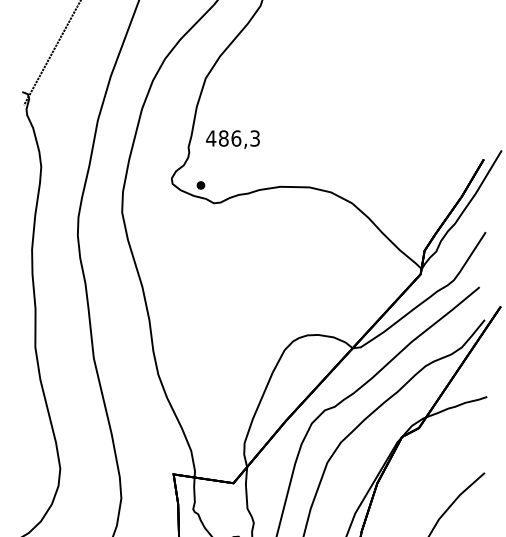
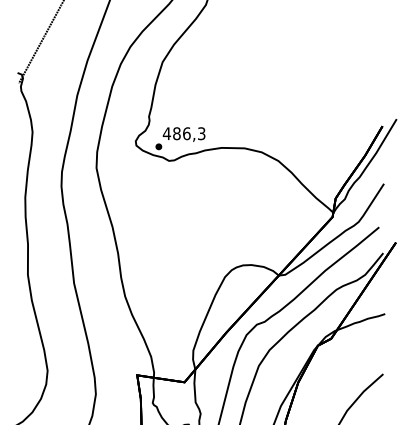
text: (232, 139) -> (183, 134), moved

